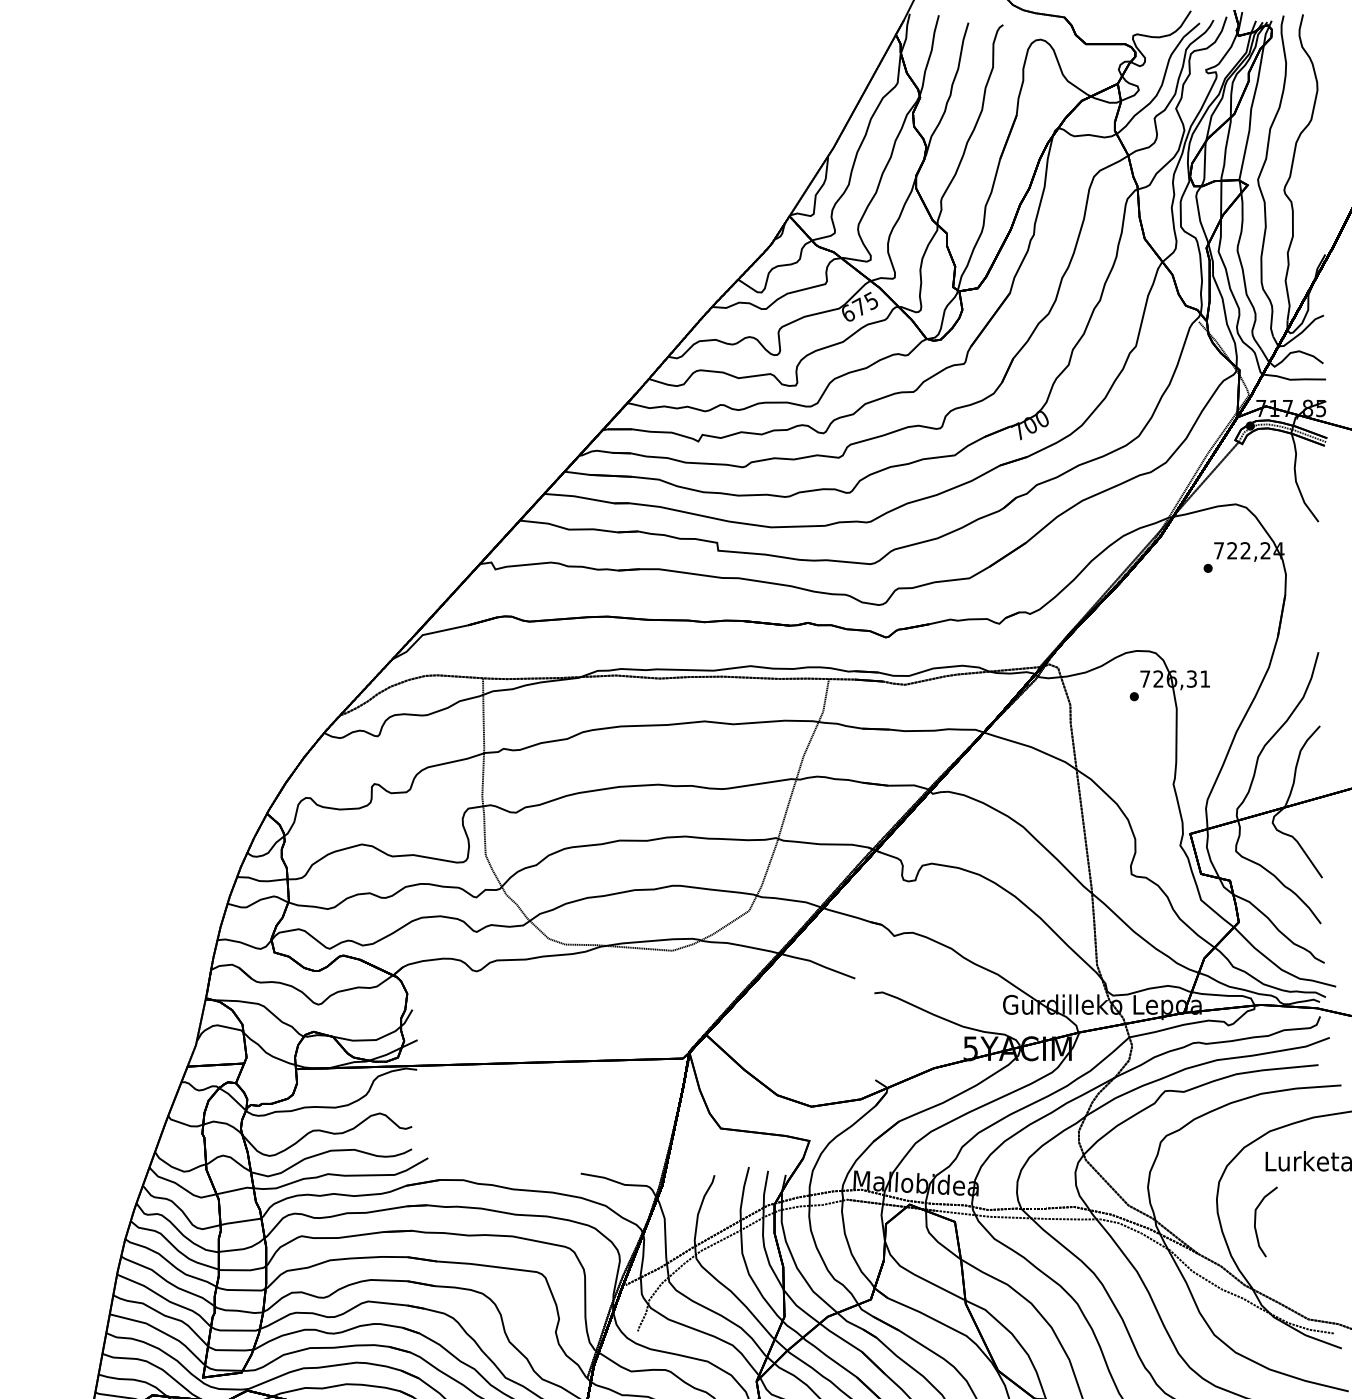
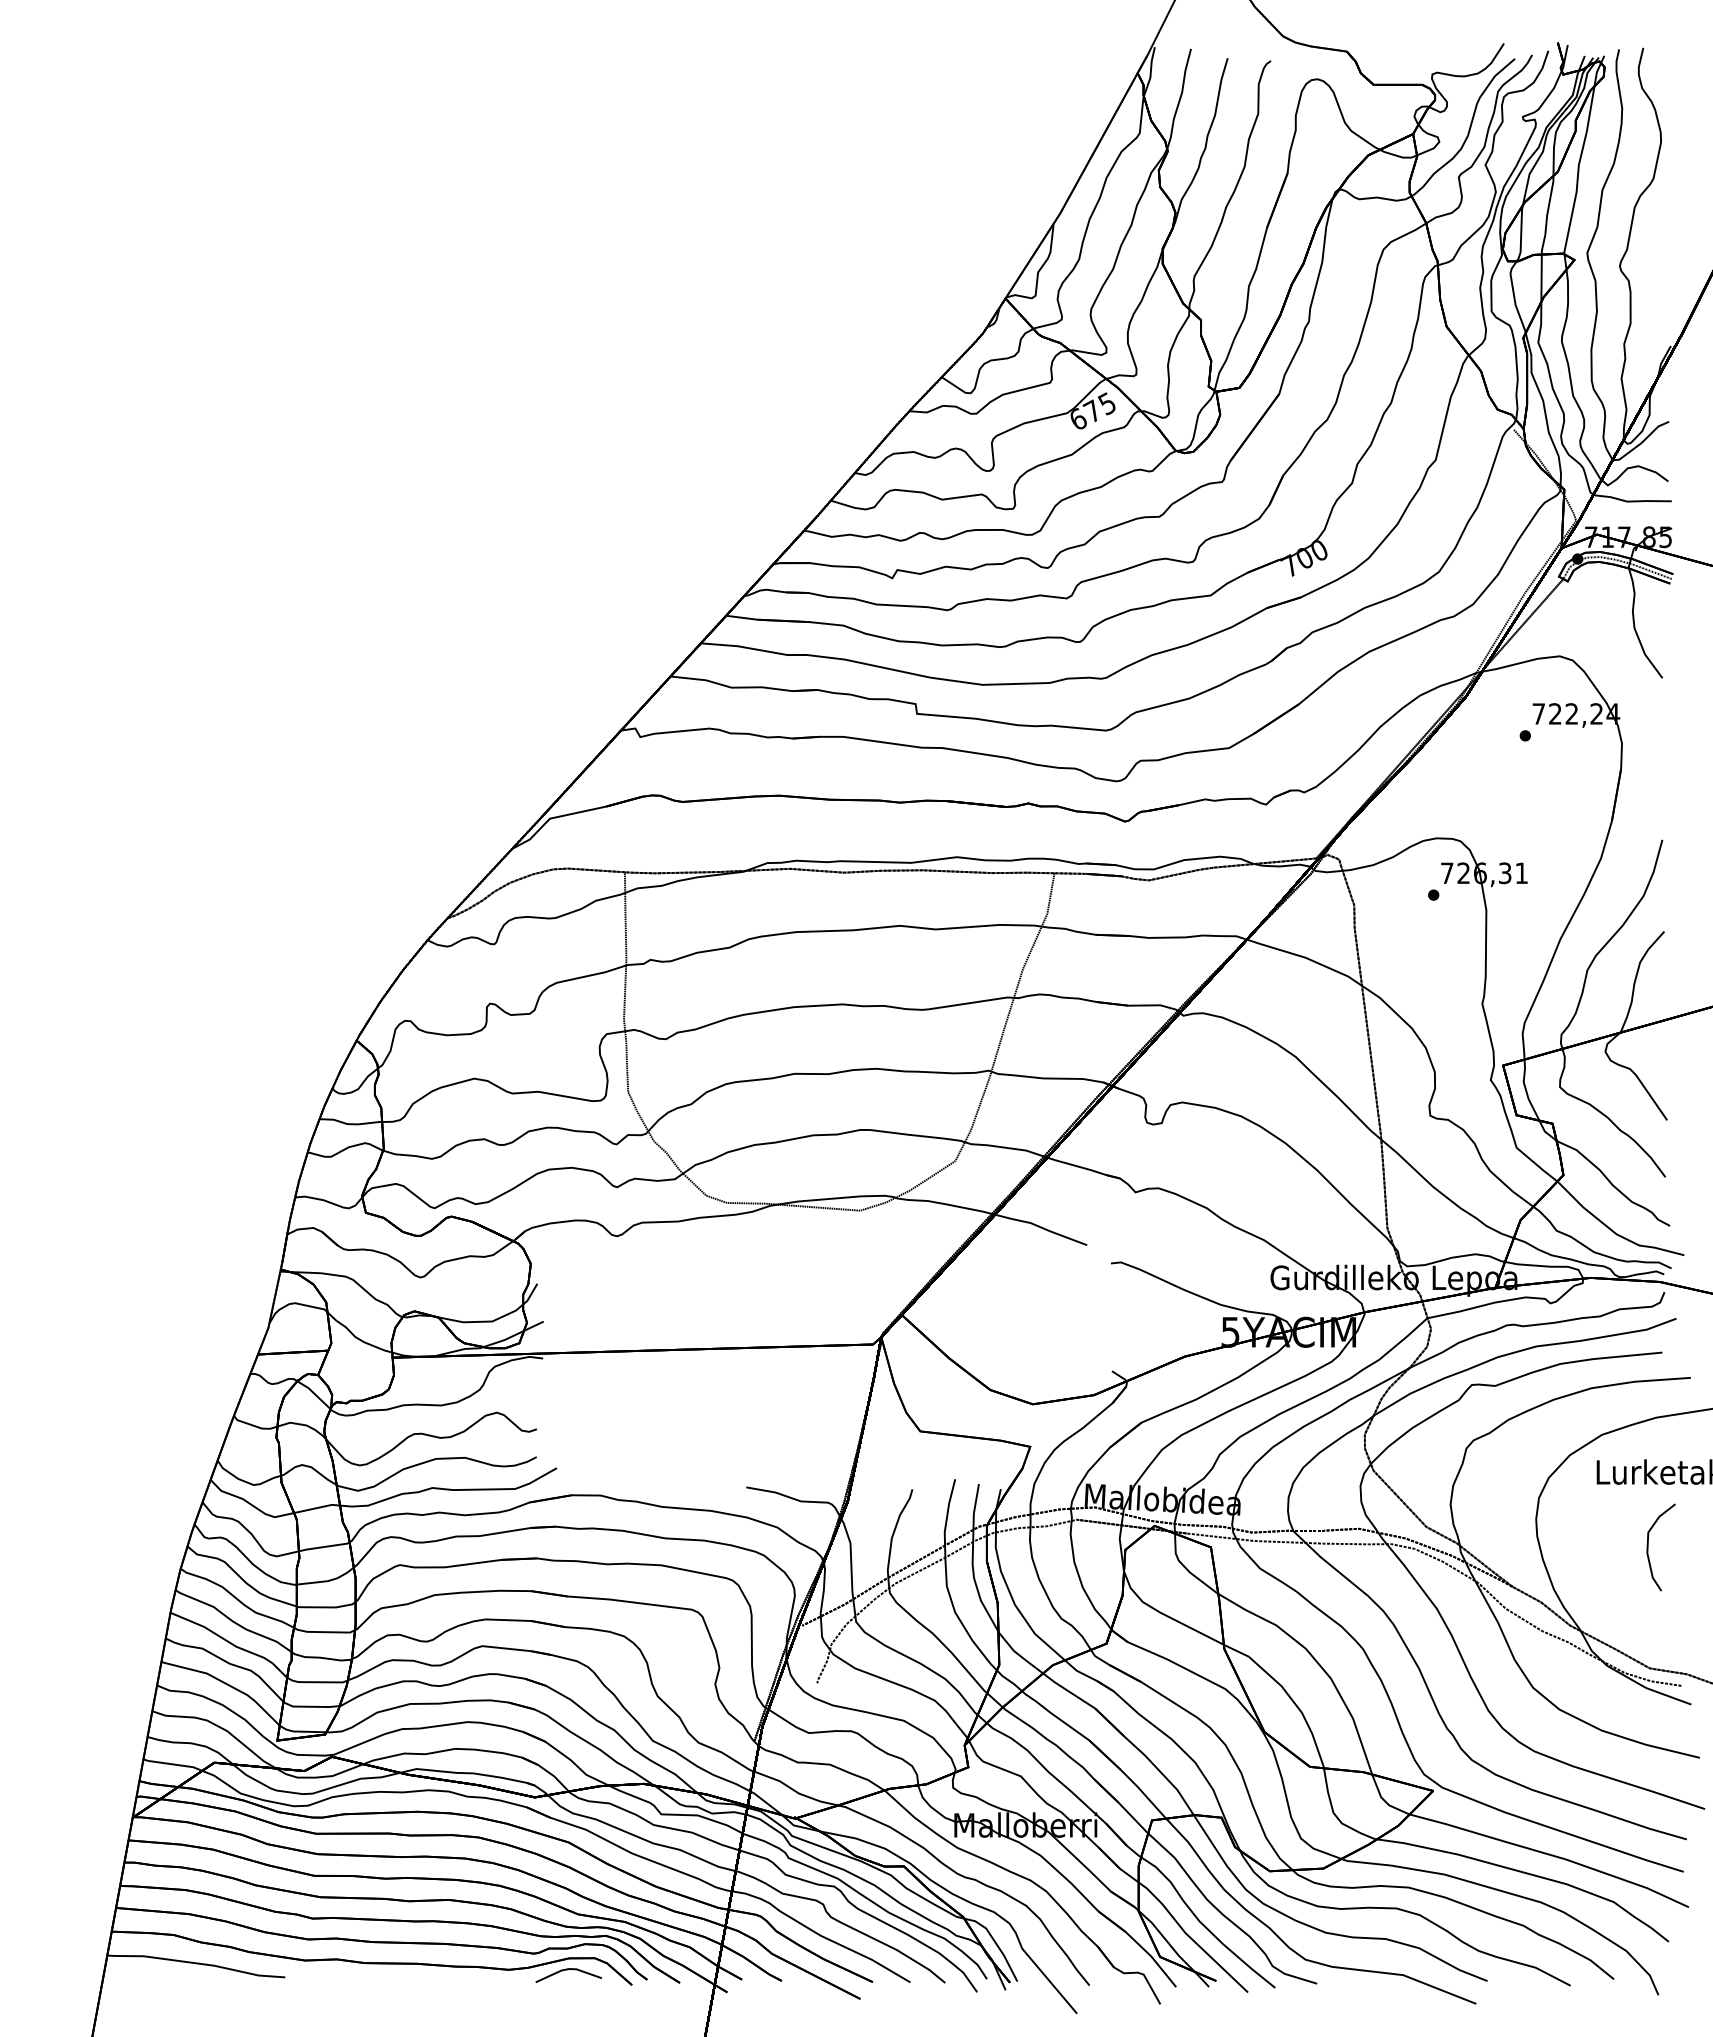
curve: (1255, 1222) -> (1648, 1547), moved

